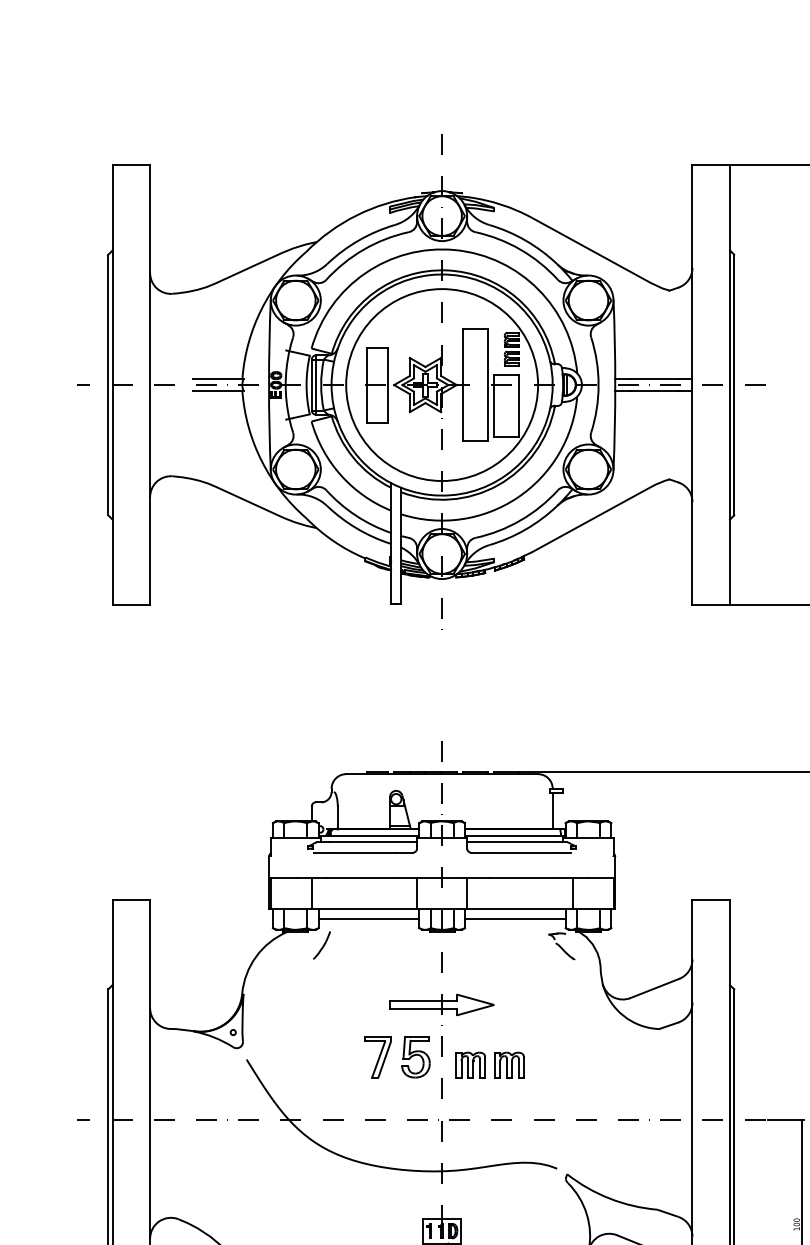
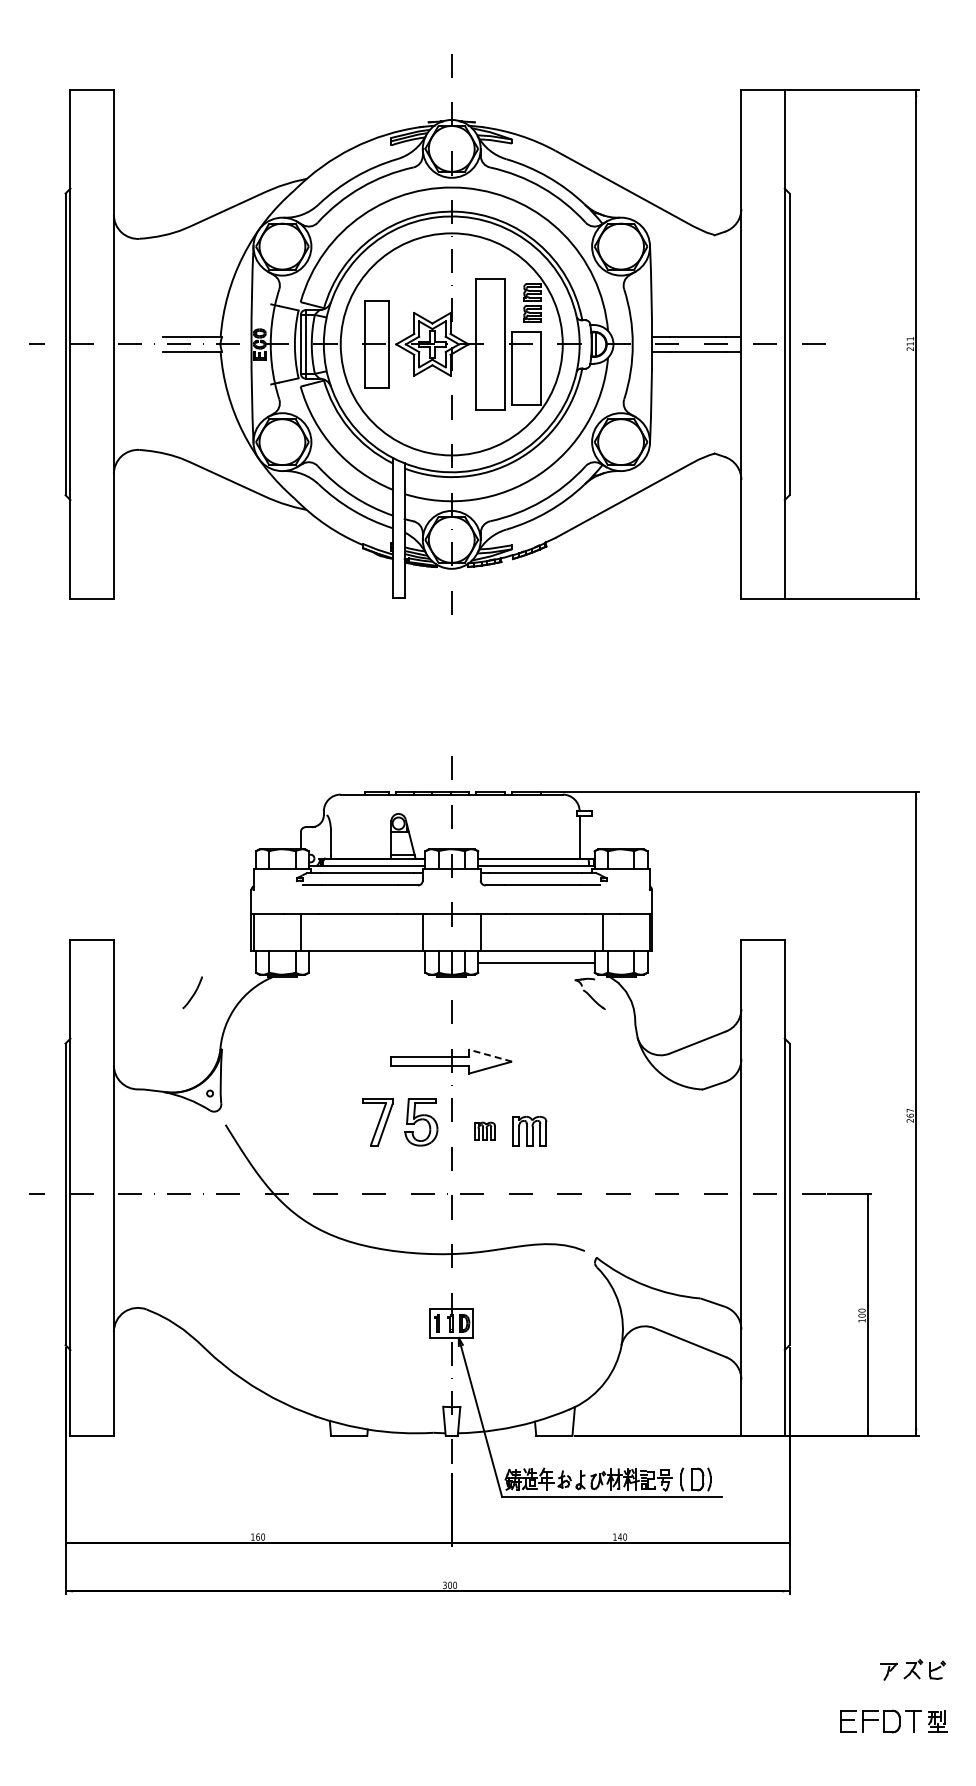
line: (368, 919) -> (366, 962), removed
part: (321, 945) -> (192, 992), moved
line: (475, 999) -> (490, 1055), solid -> dashed
part: (470, 1065) -> (484, 1131), size x0.6

